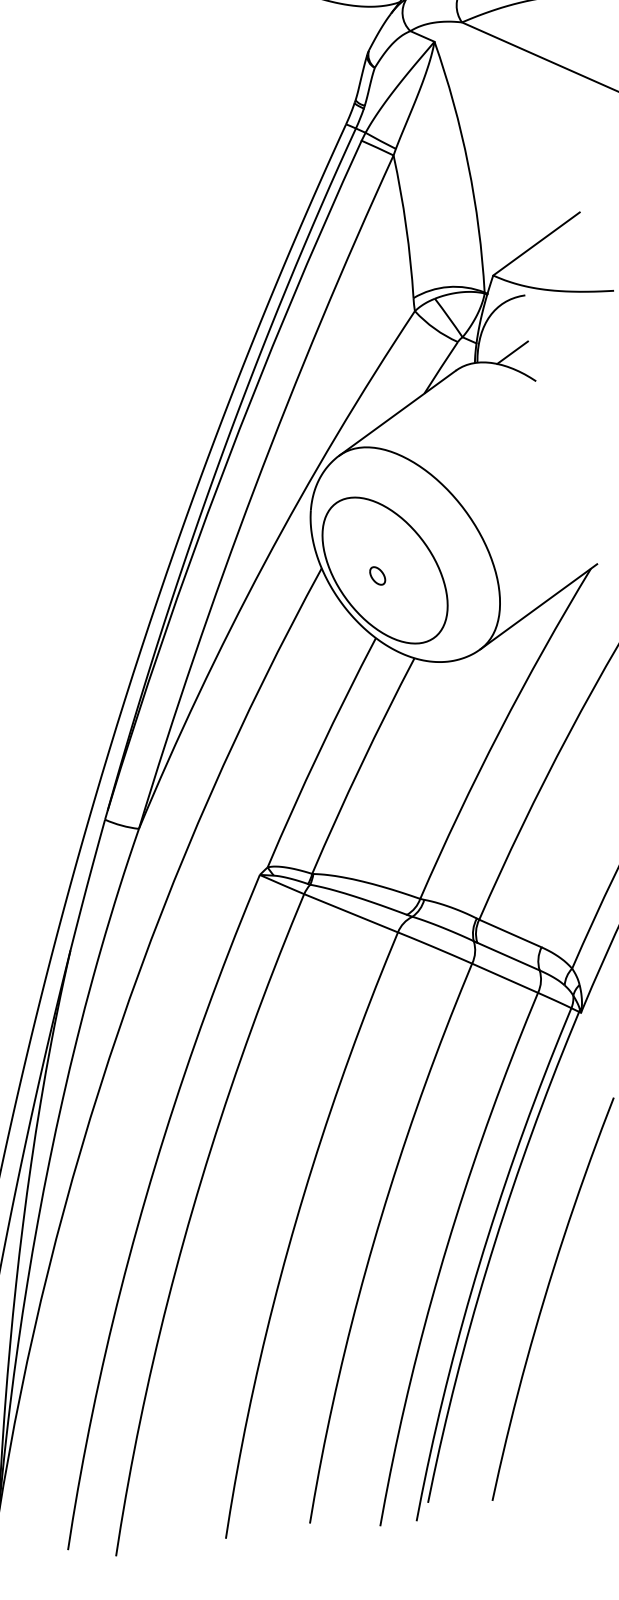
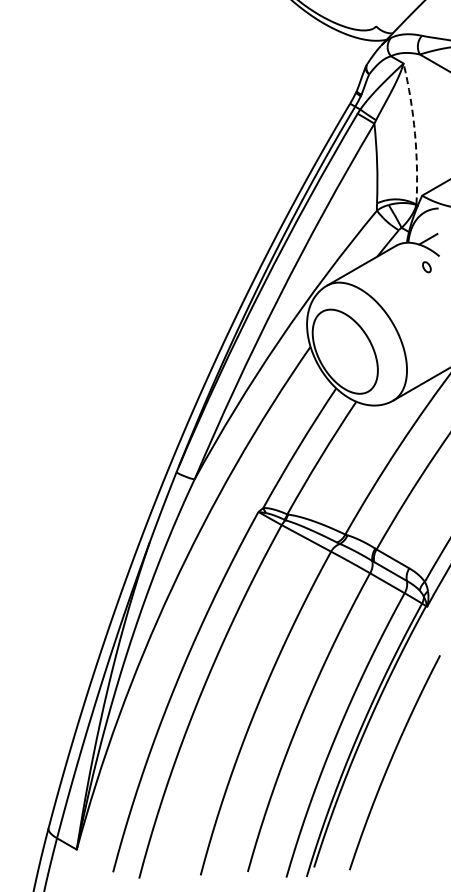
arc: (469, 165) -> (415, 133), solid -> dashed
part: (376, 576) -> (426, 267), moved

